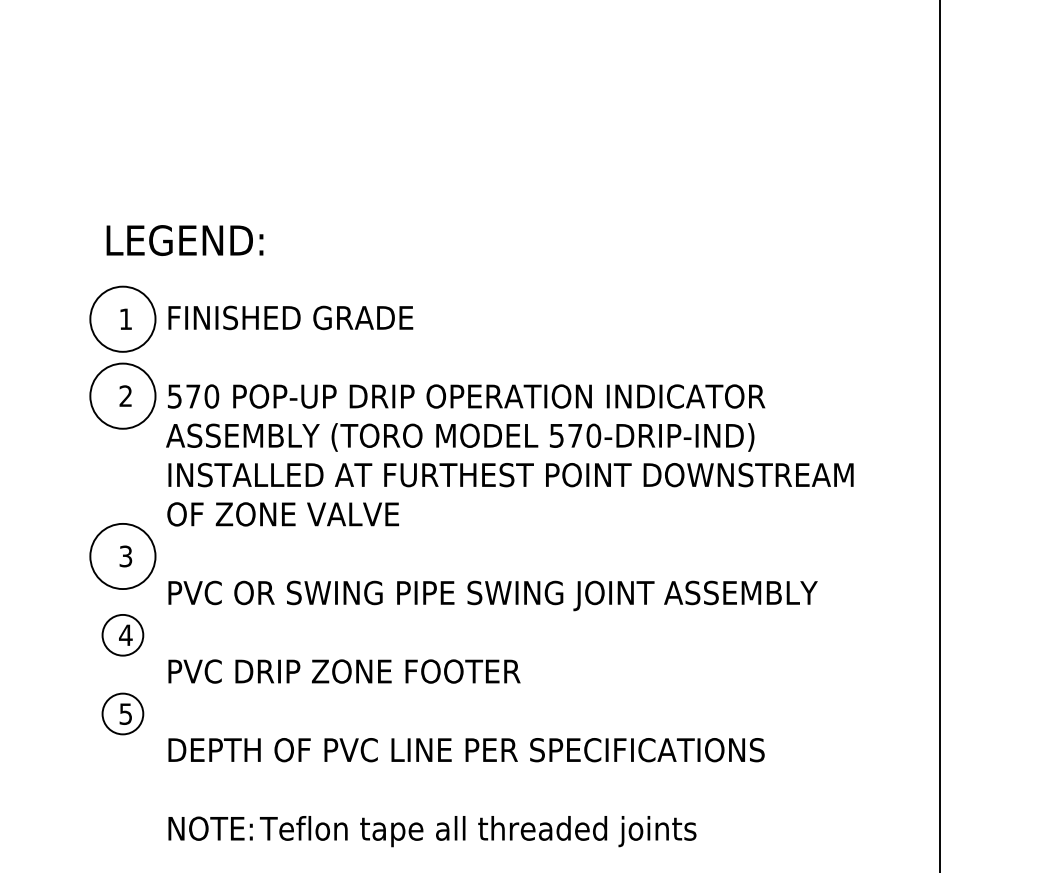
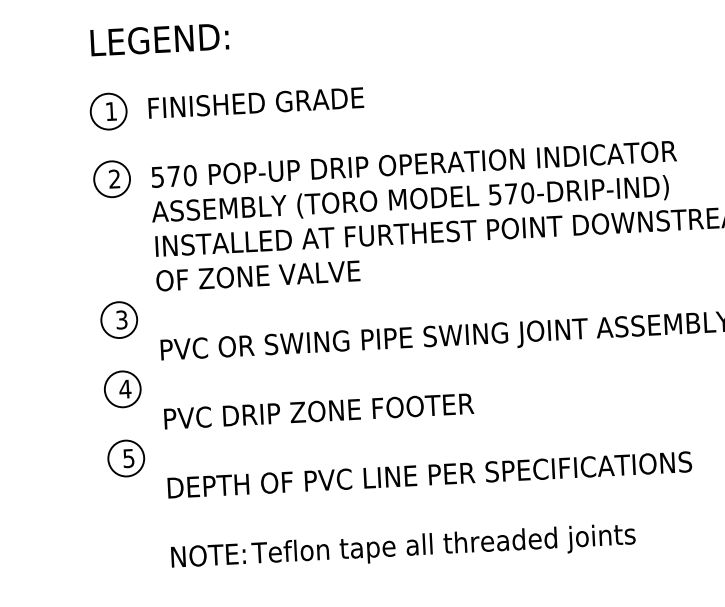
circle: (122, 318) -> (108, 111), size x0.62
circle: (122, 395) -> (111, 178), size x0.62
circle: (122, 556) -> (118, 320), size x0.62

